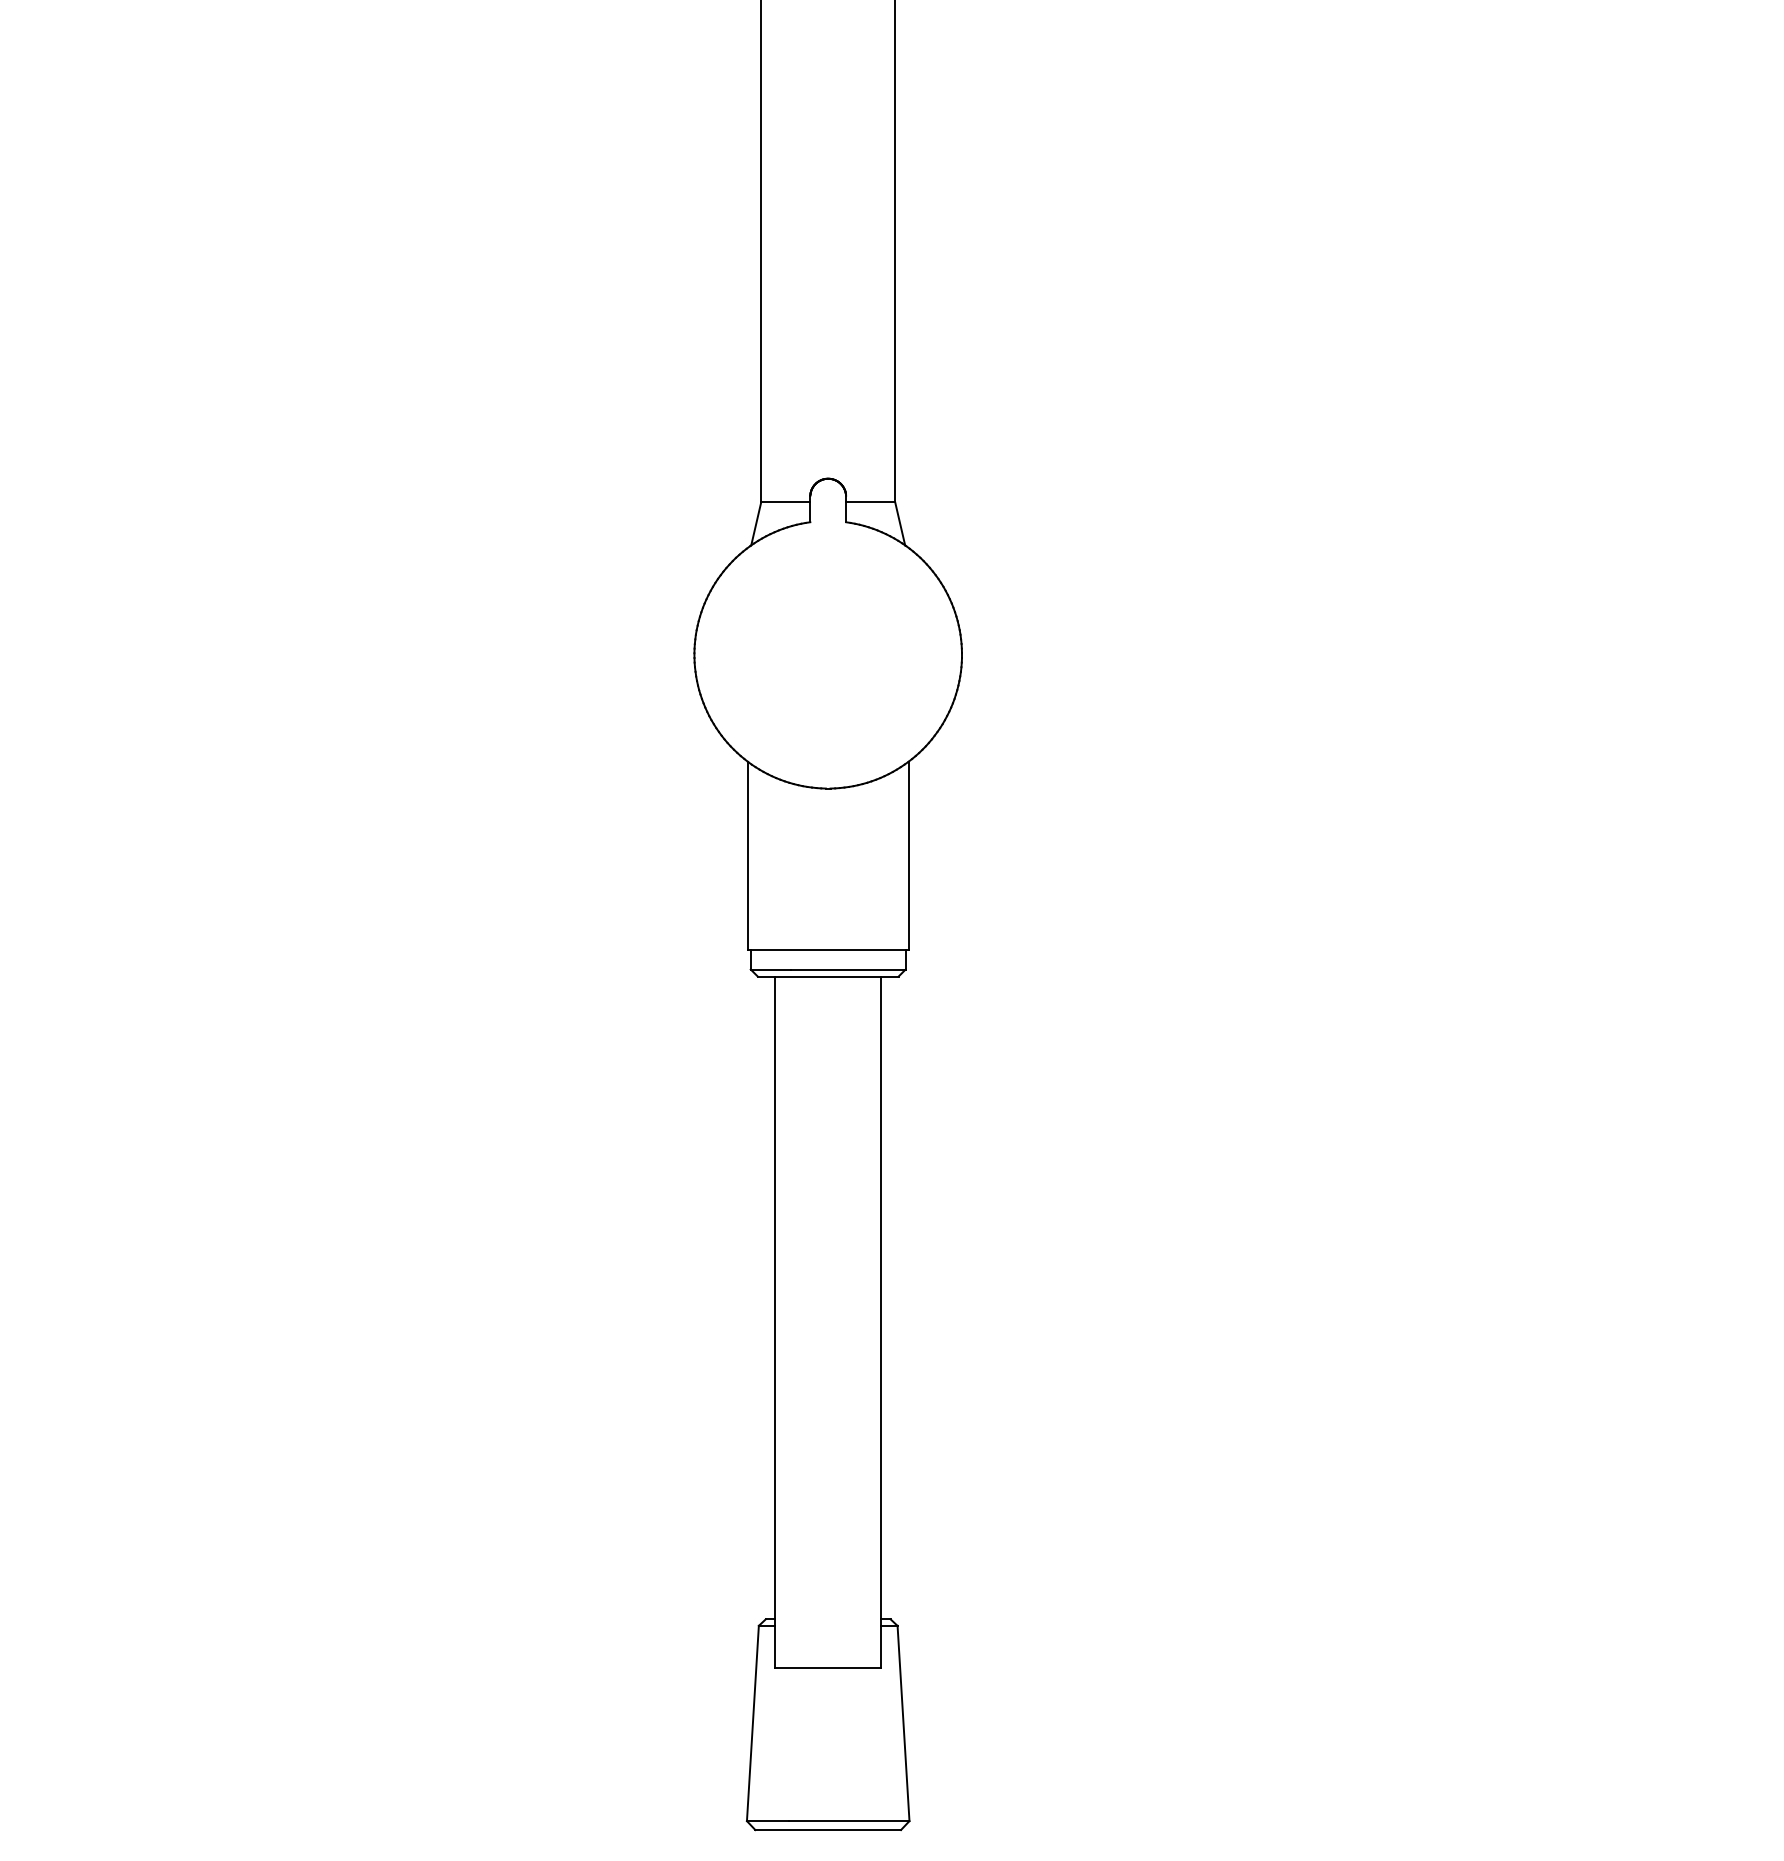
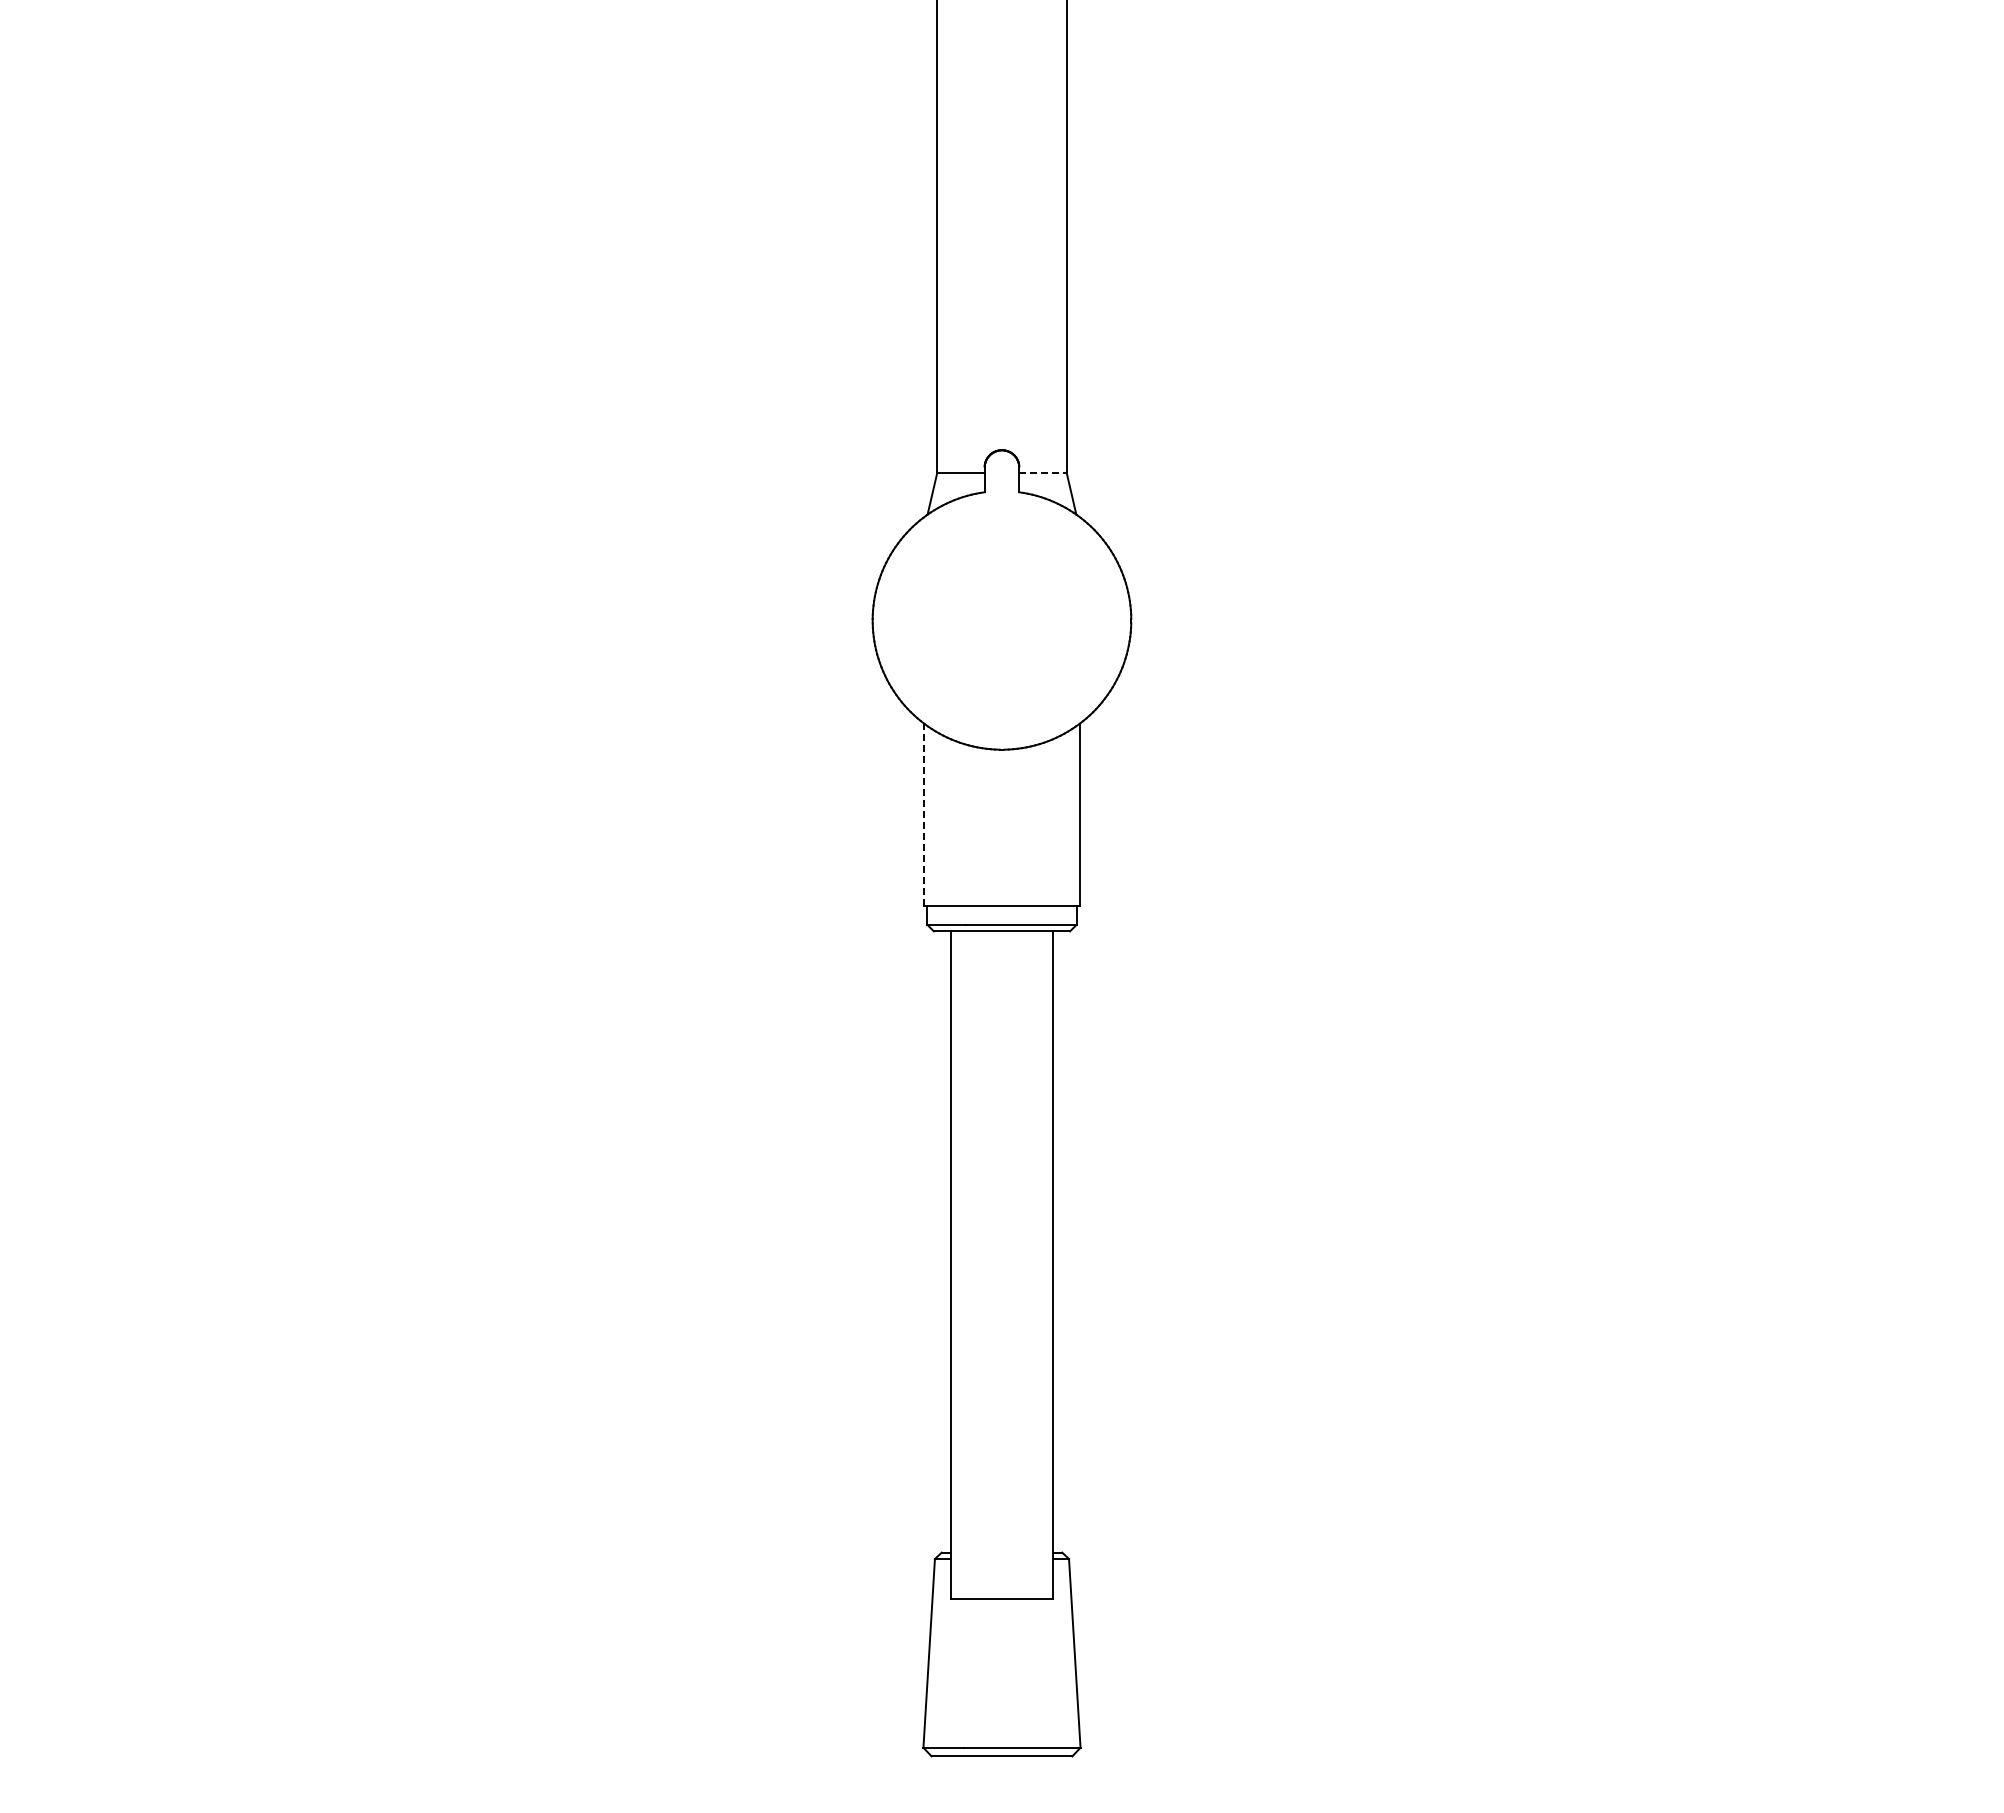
line: (870, 501) -> (1042, 472), solid -> dashed
line: (748, 855) -> (924, 814), solid -> dashed

